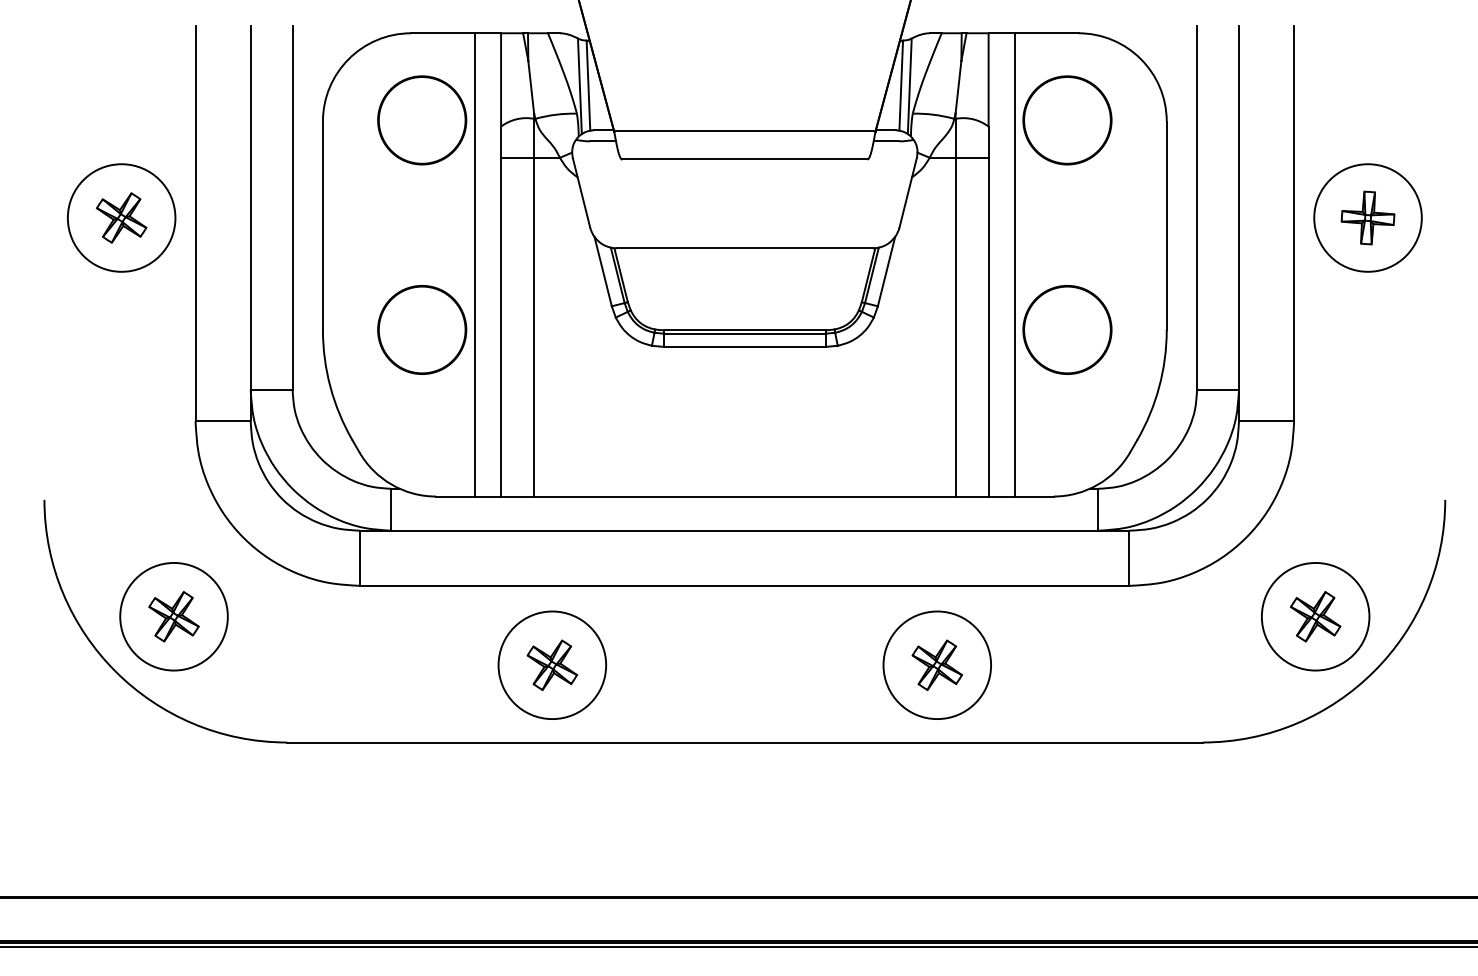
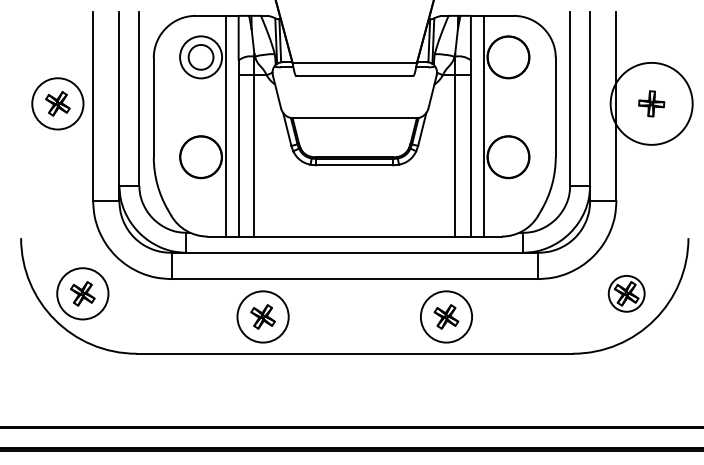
circle: (420, 120) -> (200, 57), size x0.6
circle: (1367, 217) -> (651, 103), size x1.6
circle: (1315, 616) -> (626, 293), size x0.7

